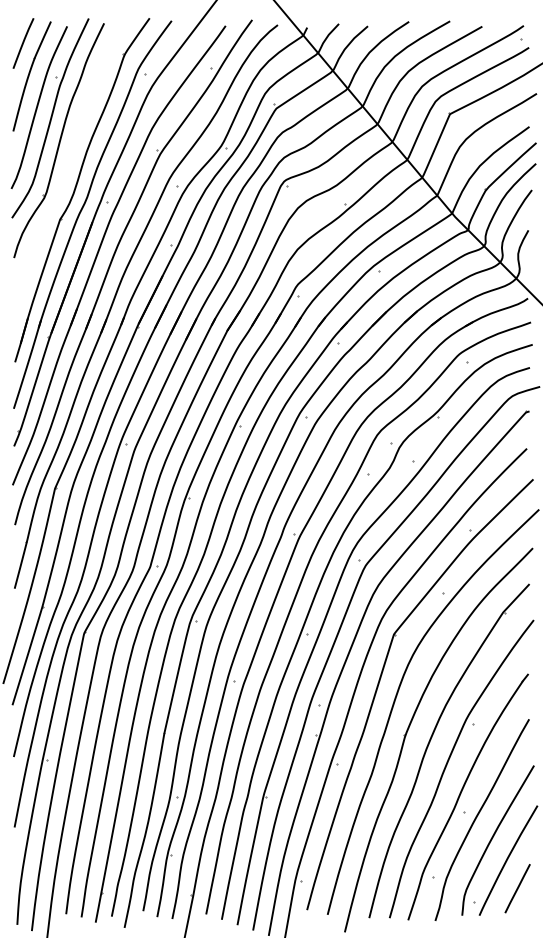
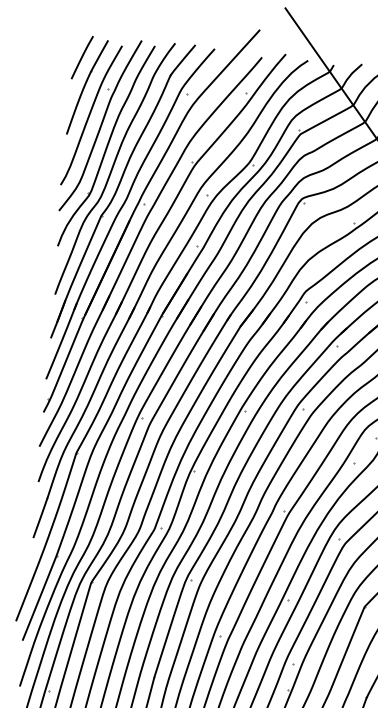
curve: (69, 163) -> (113, 167), added

